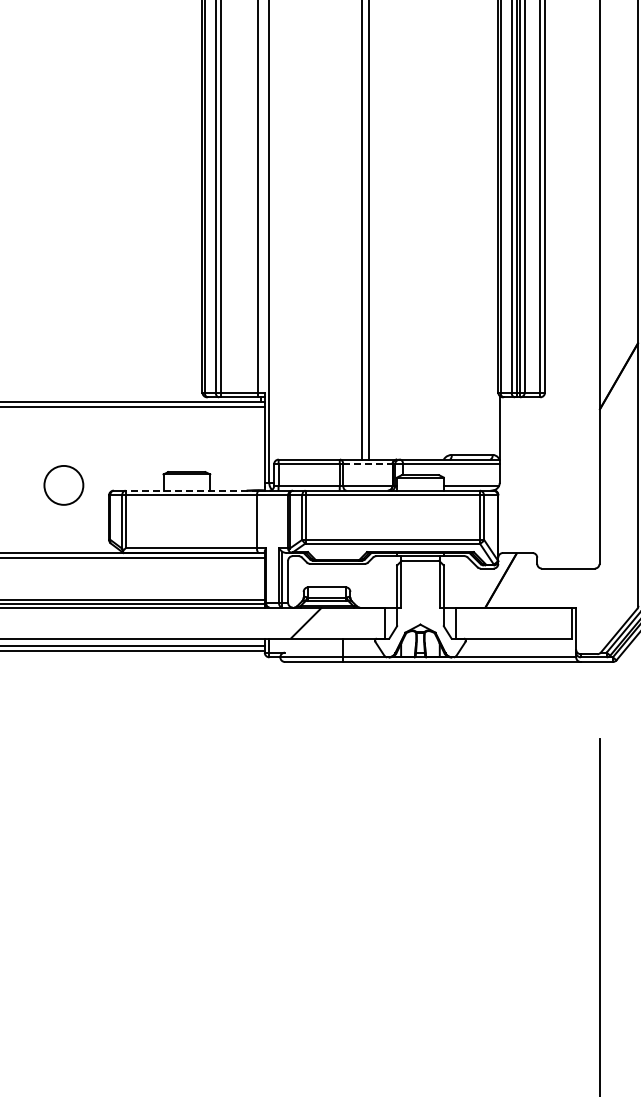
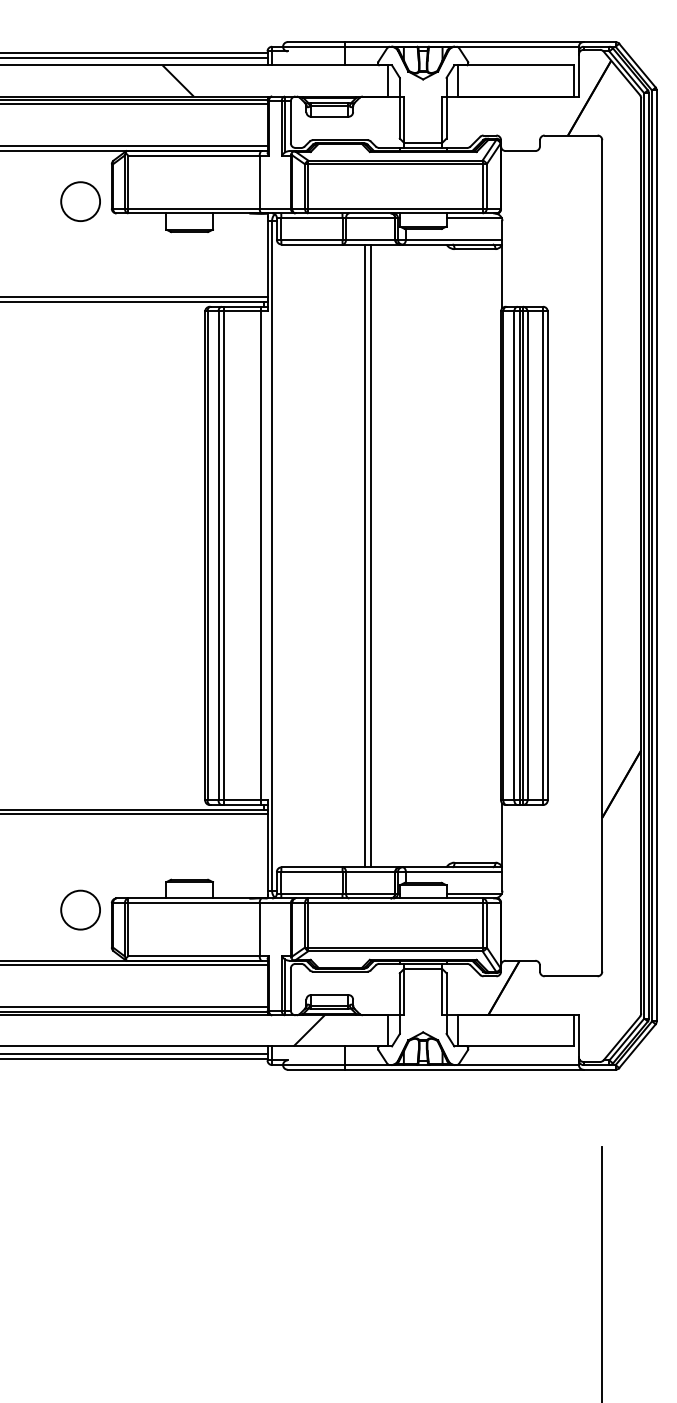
line: (367, 464) -> (370, 872), dashed -> solid
circle: (63, 484) -> (80, 909), moved
line: (192, 490) -> (195, 898), dashed -> solid

